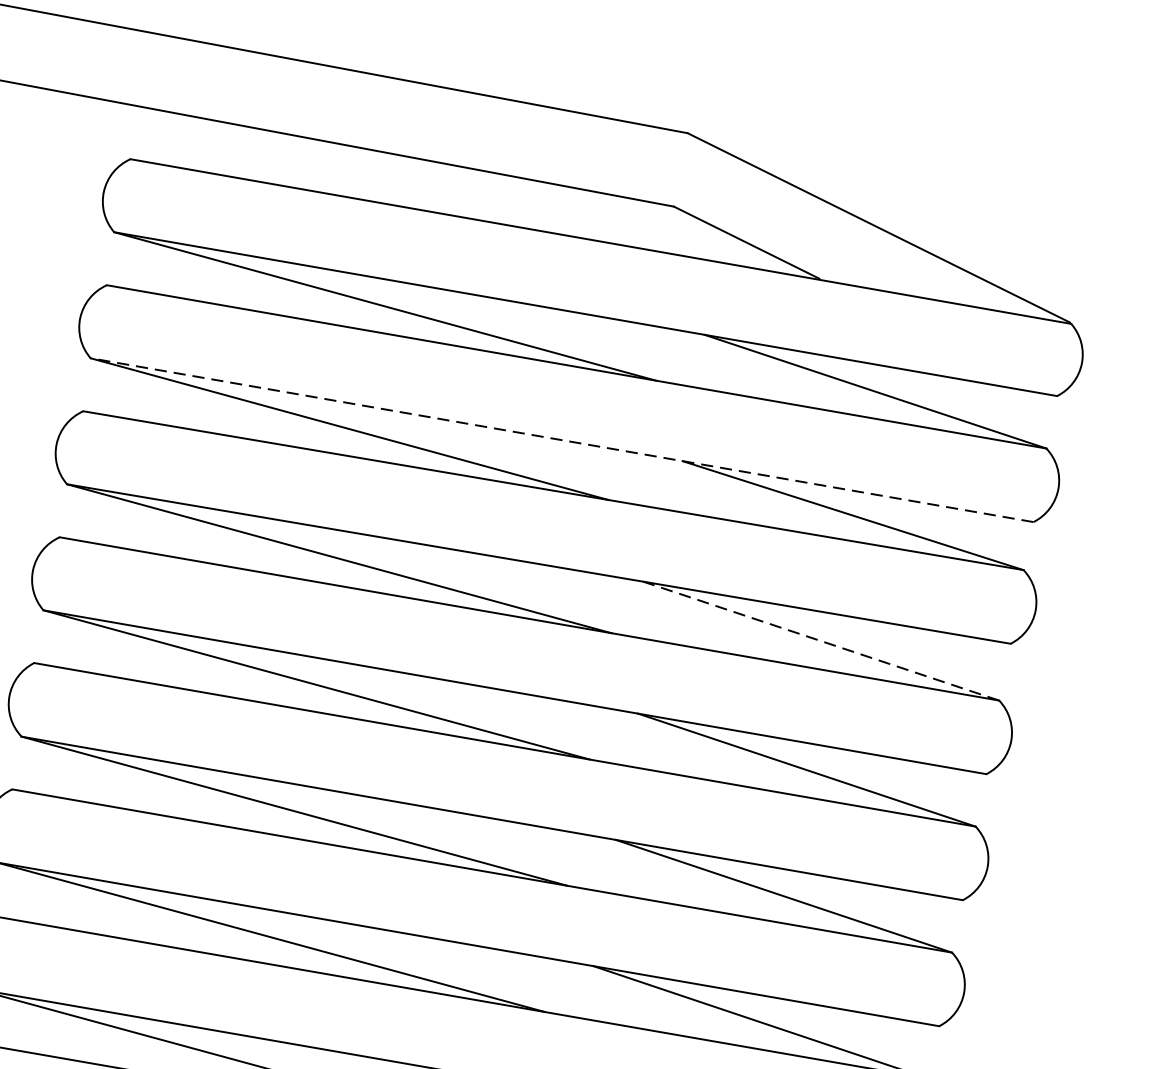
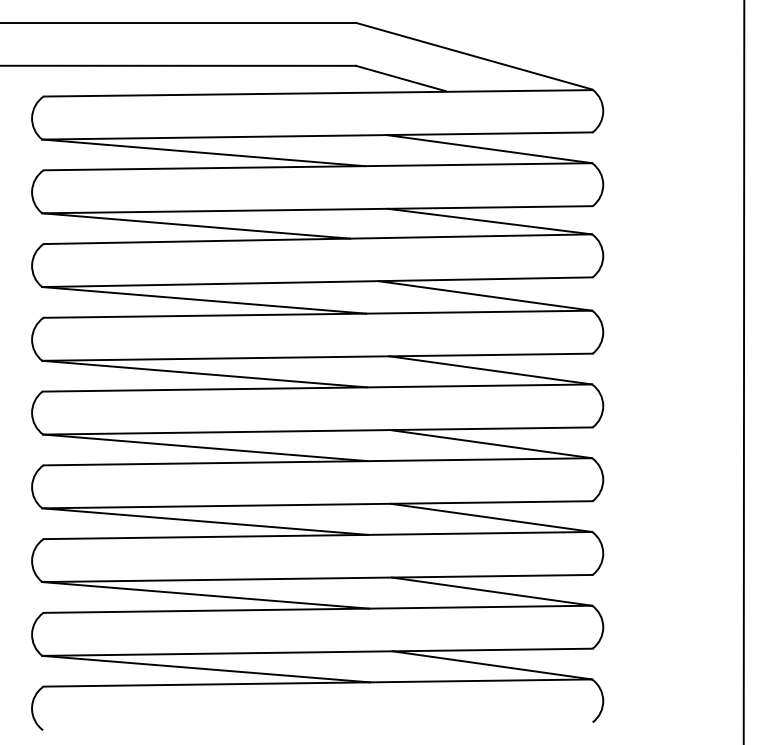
line: (560, 439) -> (316, 209), dashed -> solid
line: (821, 640) -> (485, 295), dashed -> solid

